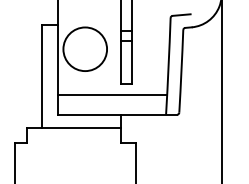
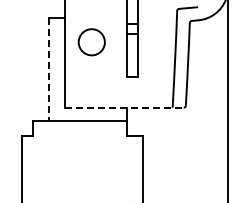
circle: (84, 49) -> (91, 42), size x0.6
line: (41, 77) -> (48, 70), solid -> dashed
line: (111, 95) -> (118, 88), removed
line: (117, 114) -> (124, 107), solid -> dashed

